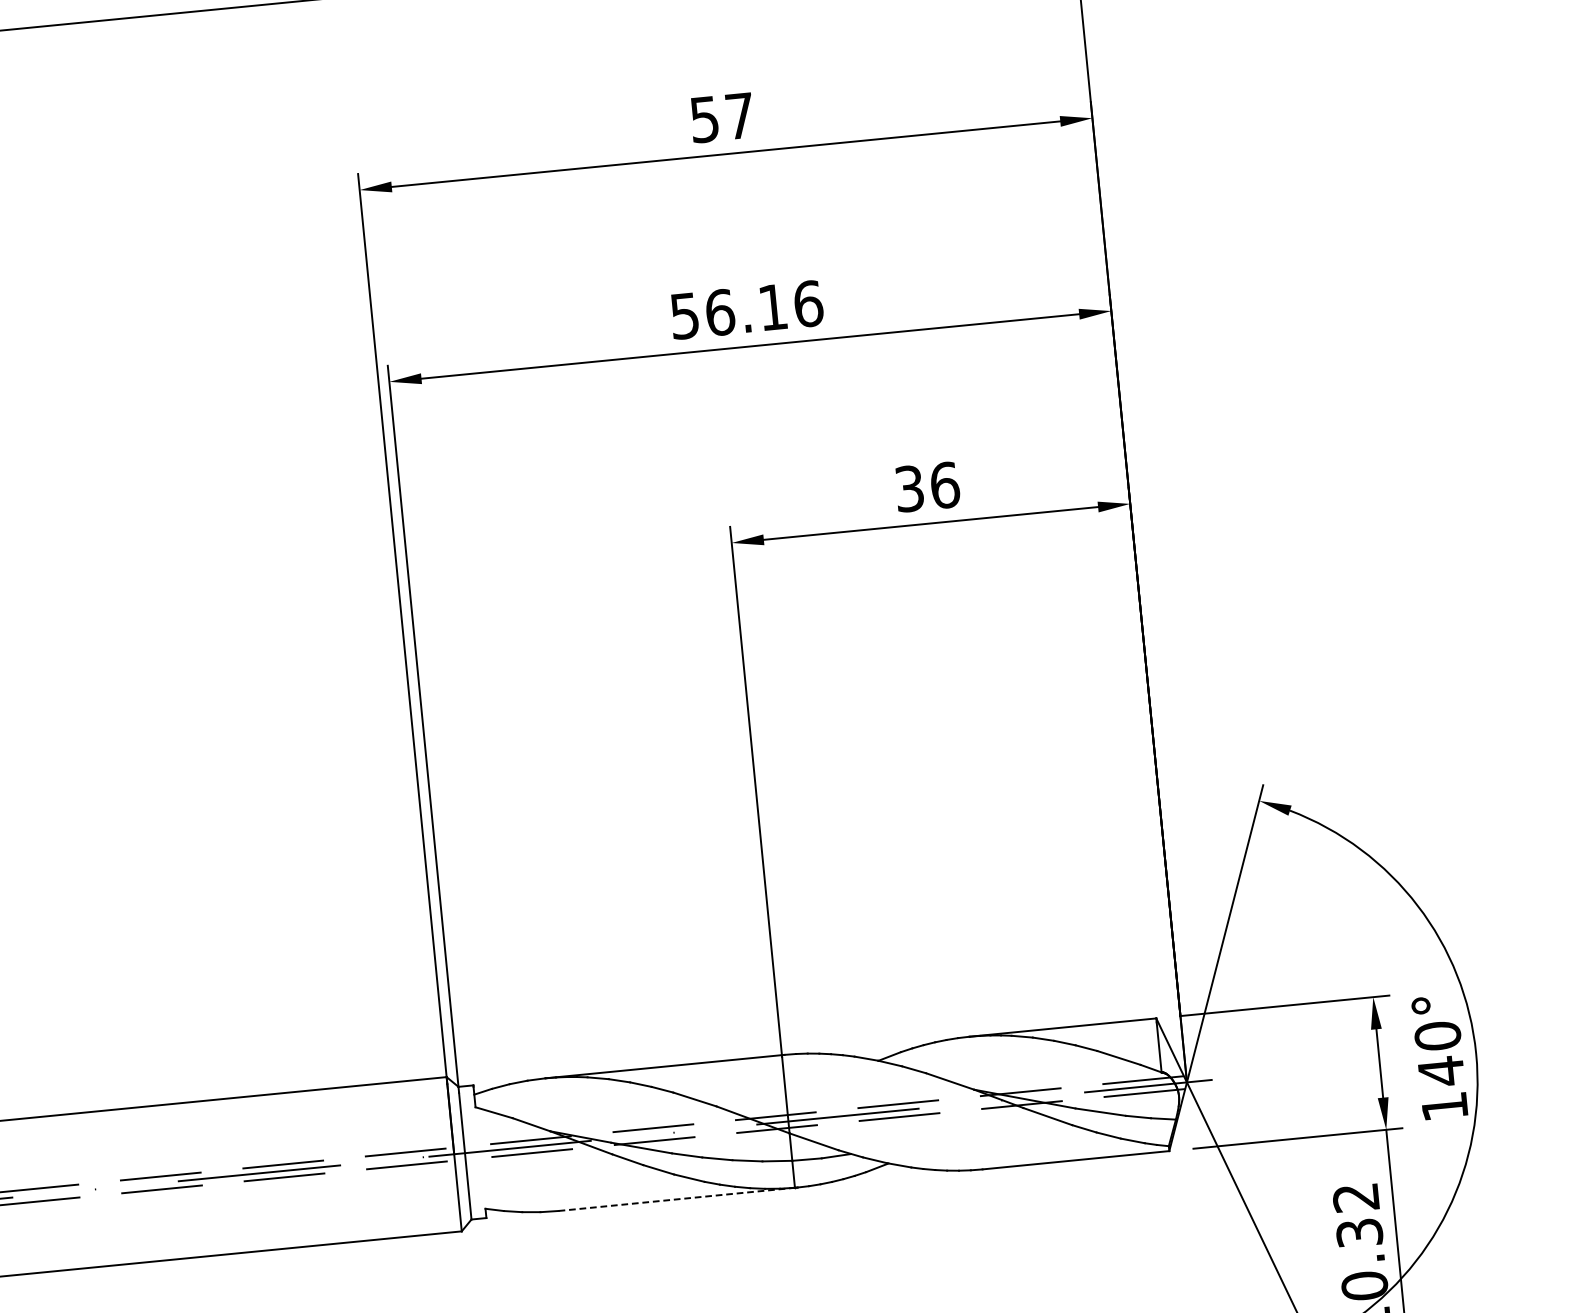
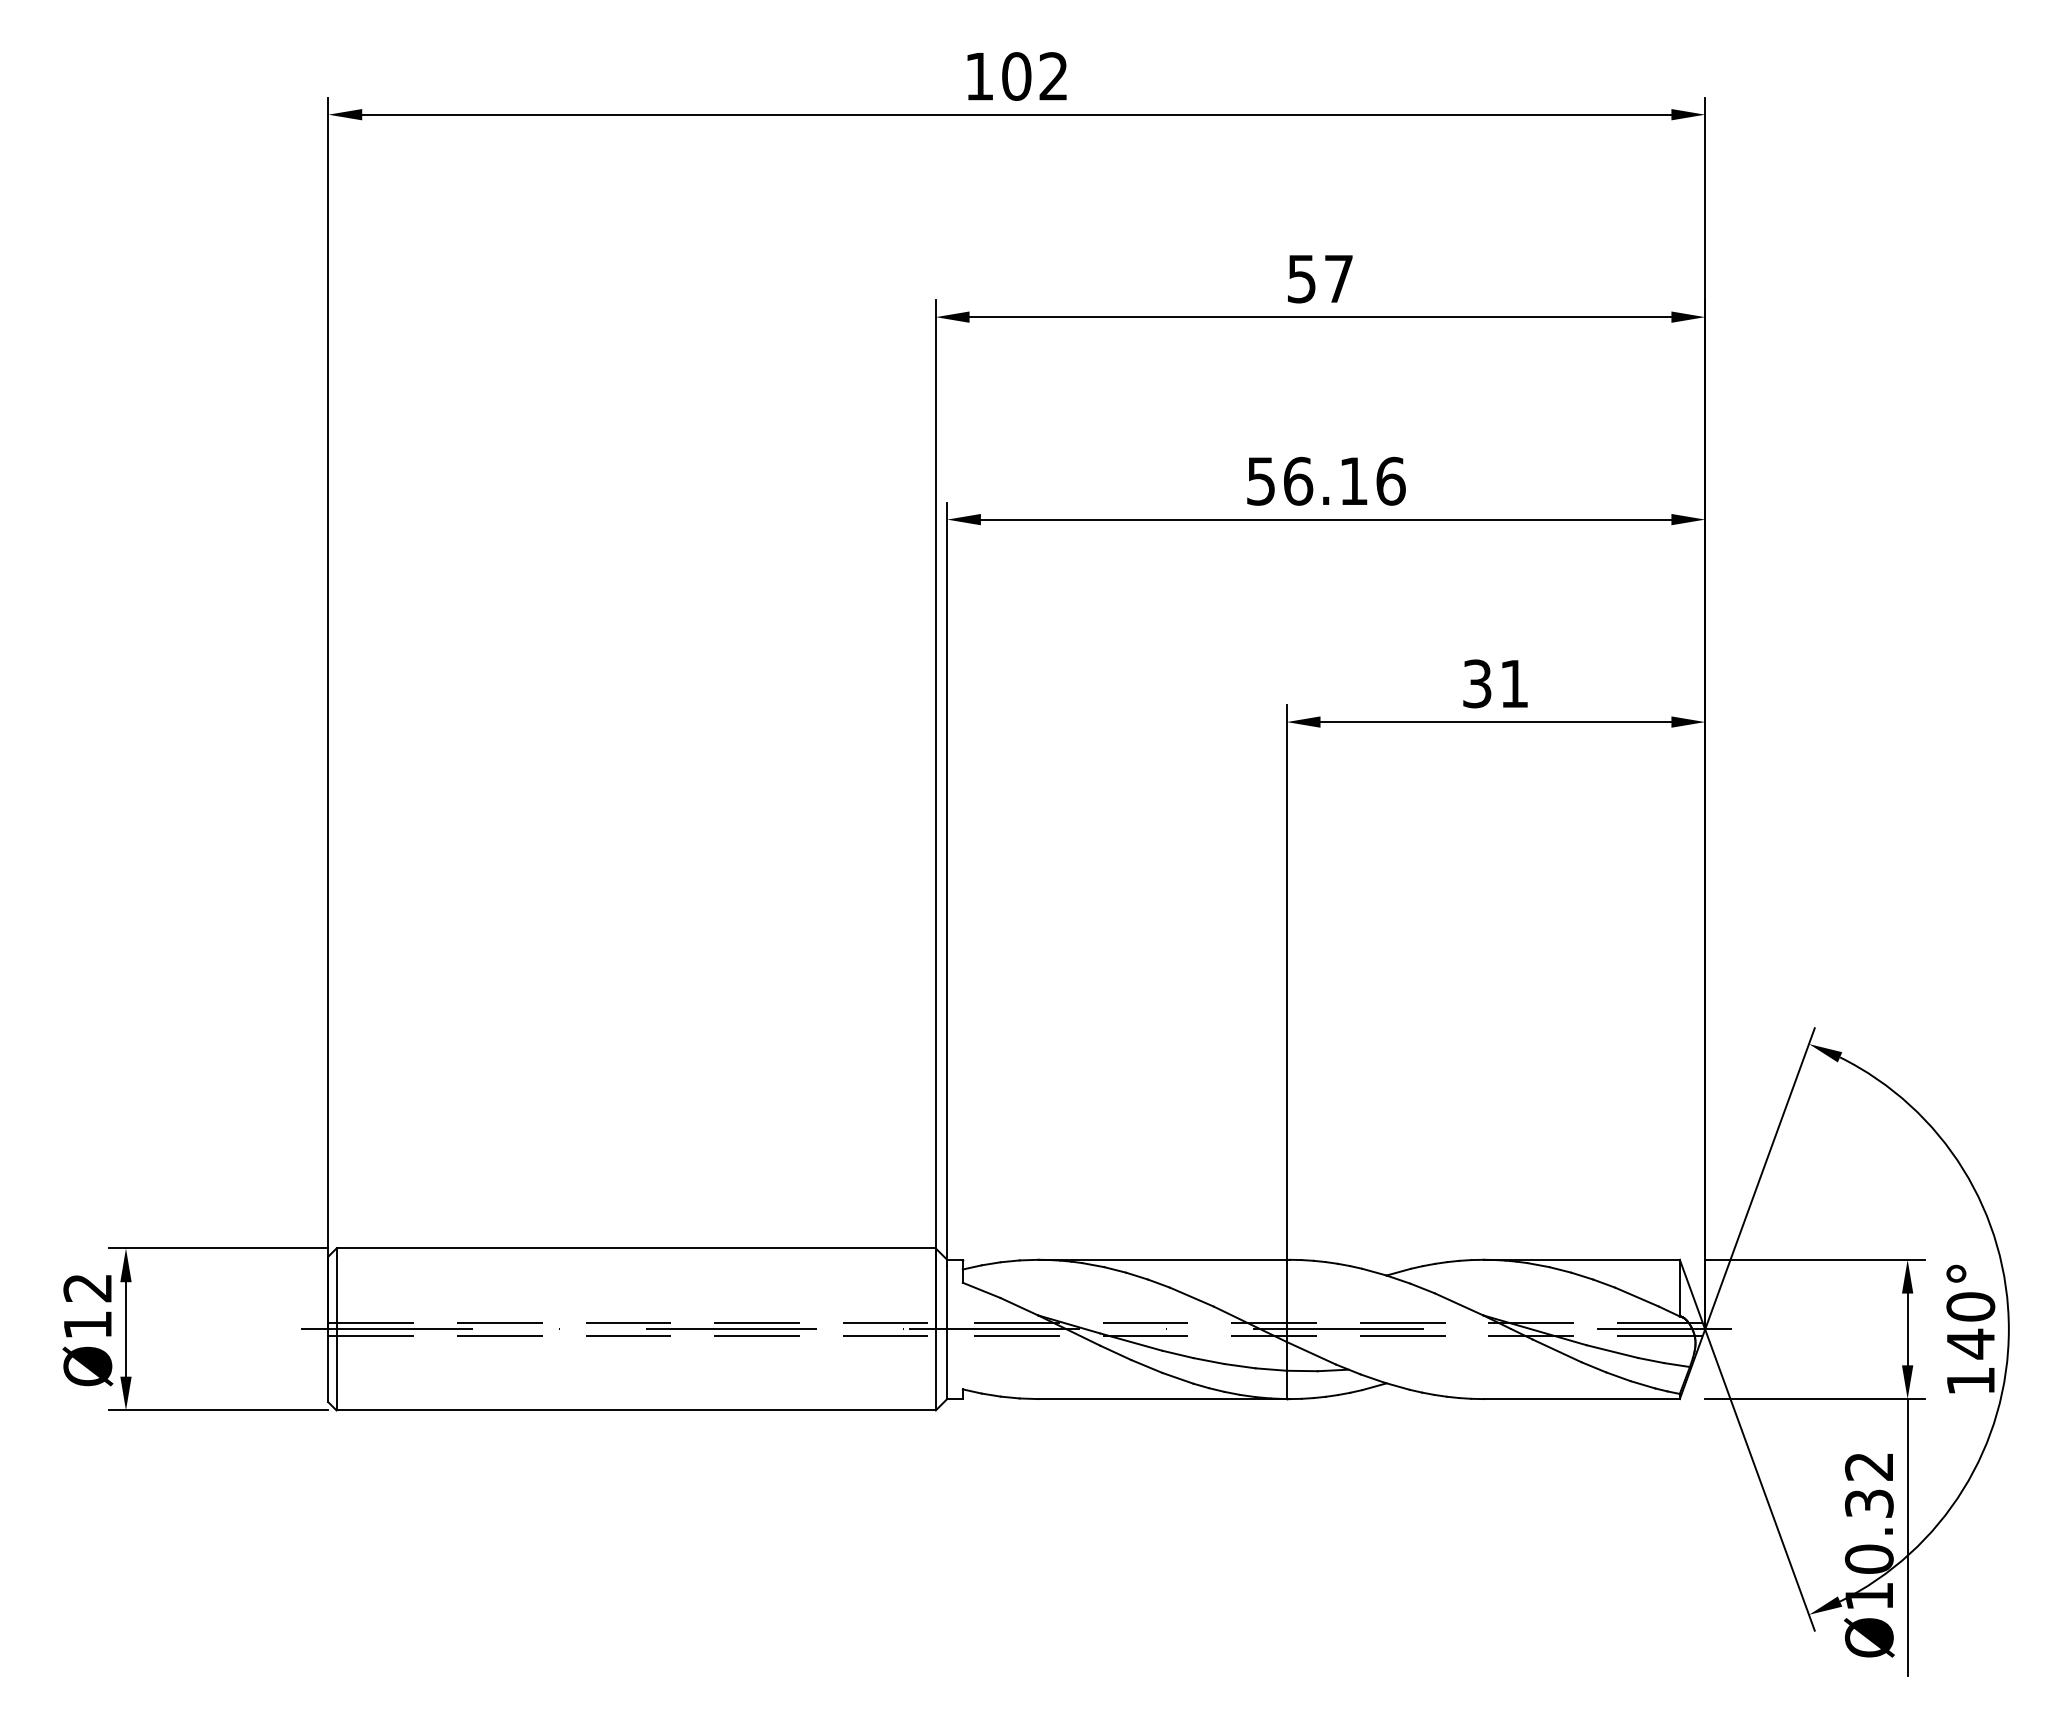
text: (945, 484) -> (1514, 683), 36 -> 31
line: (677, 1199) -> (1163, 1399), dashed -> solid

